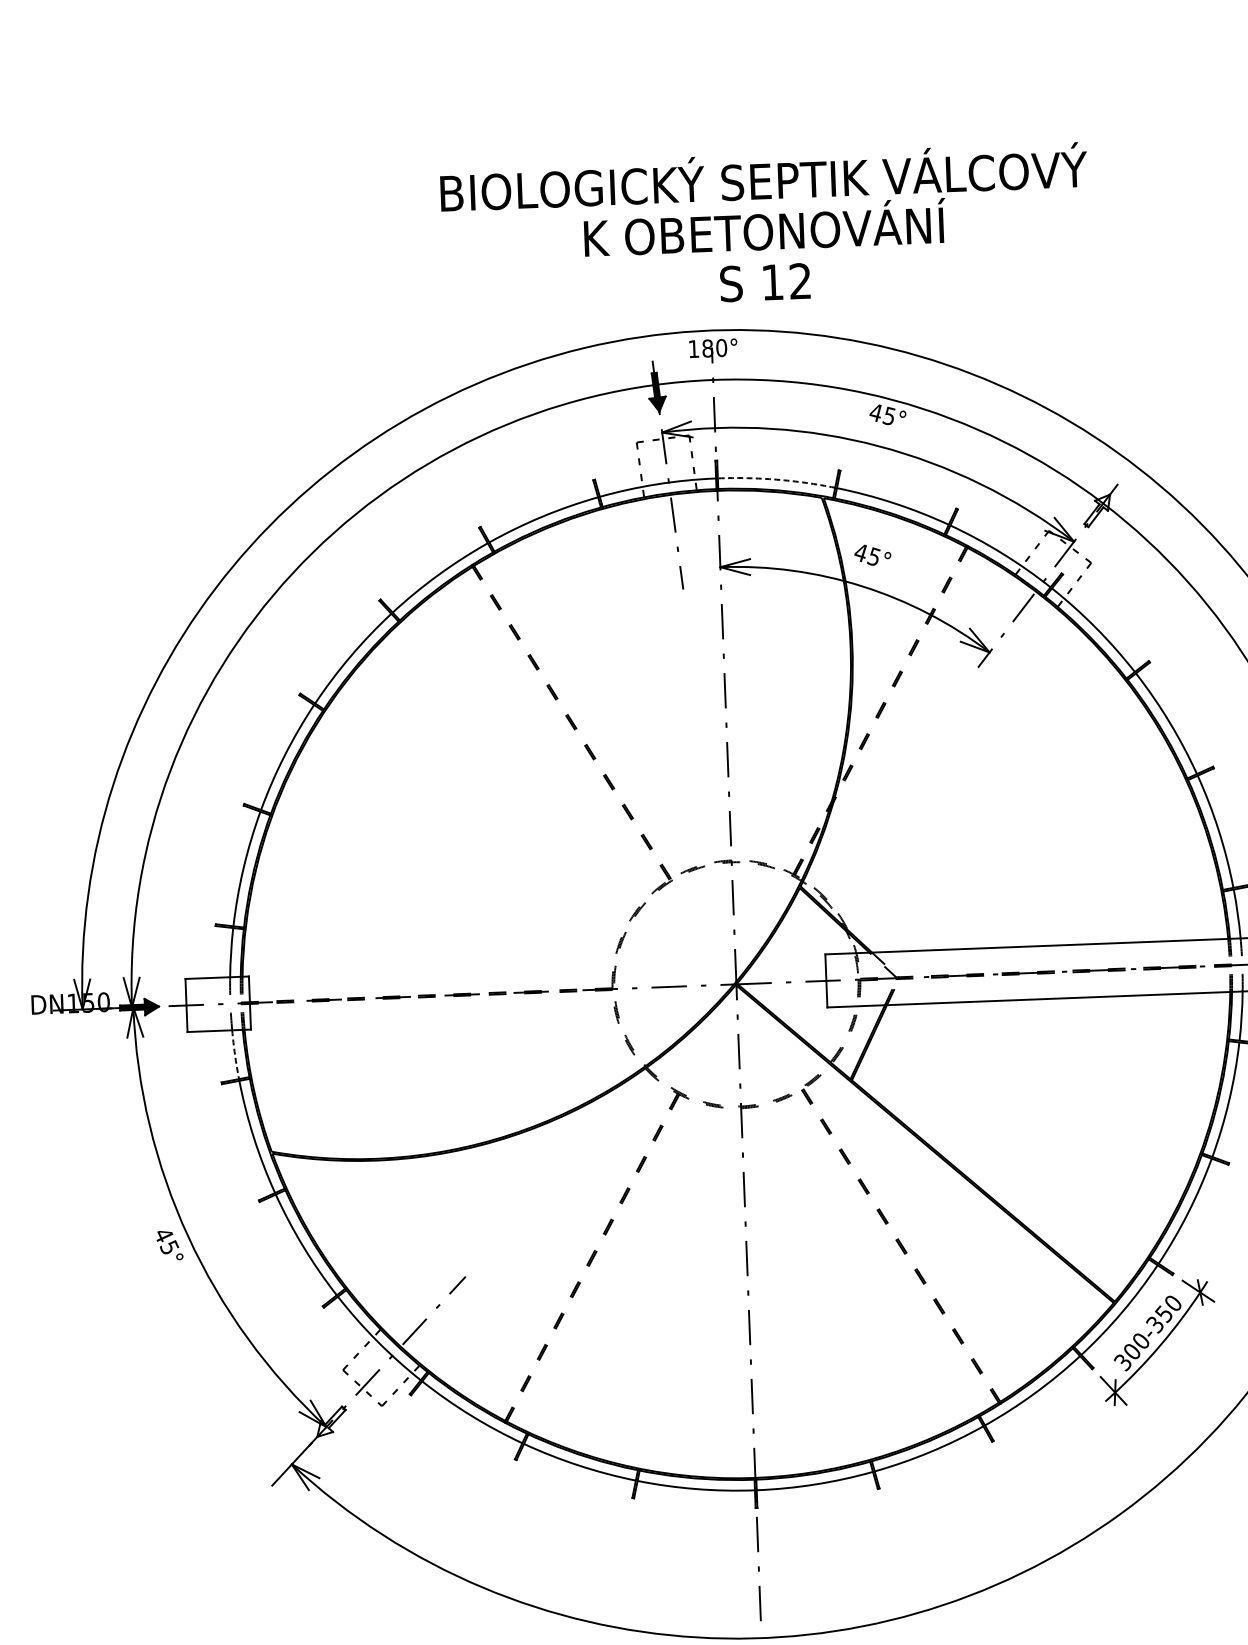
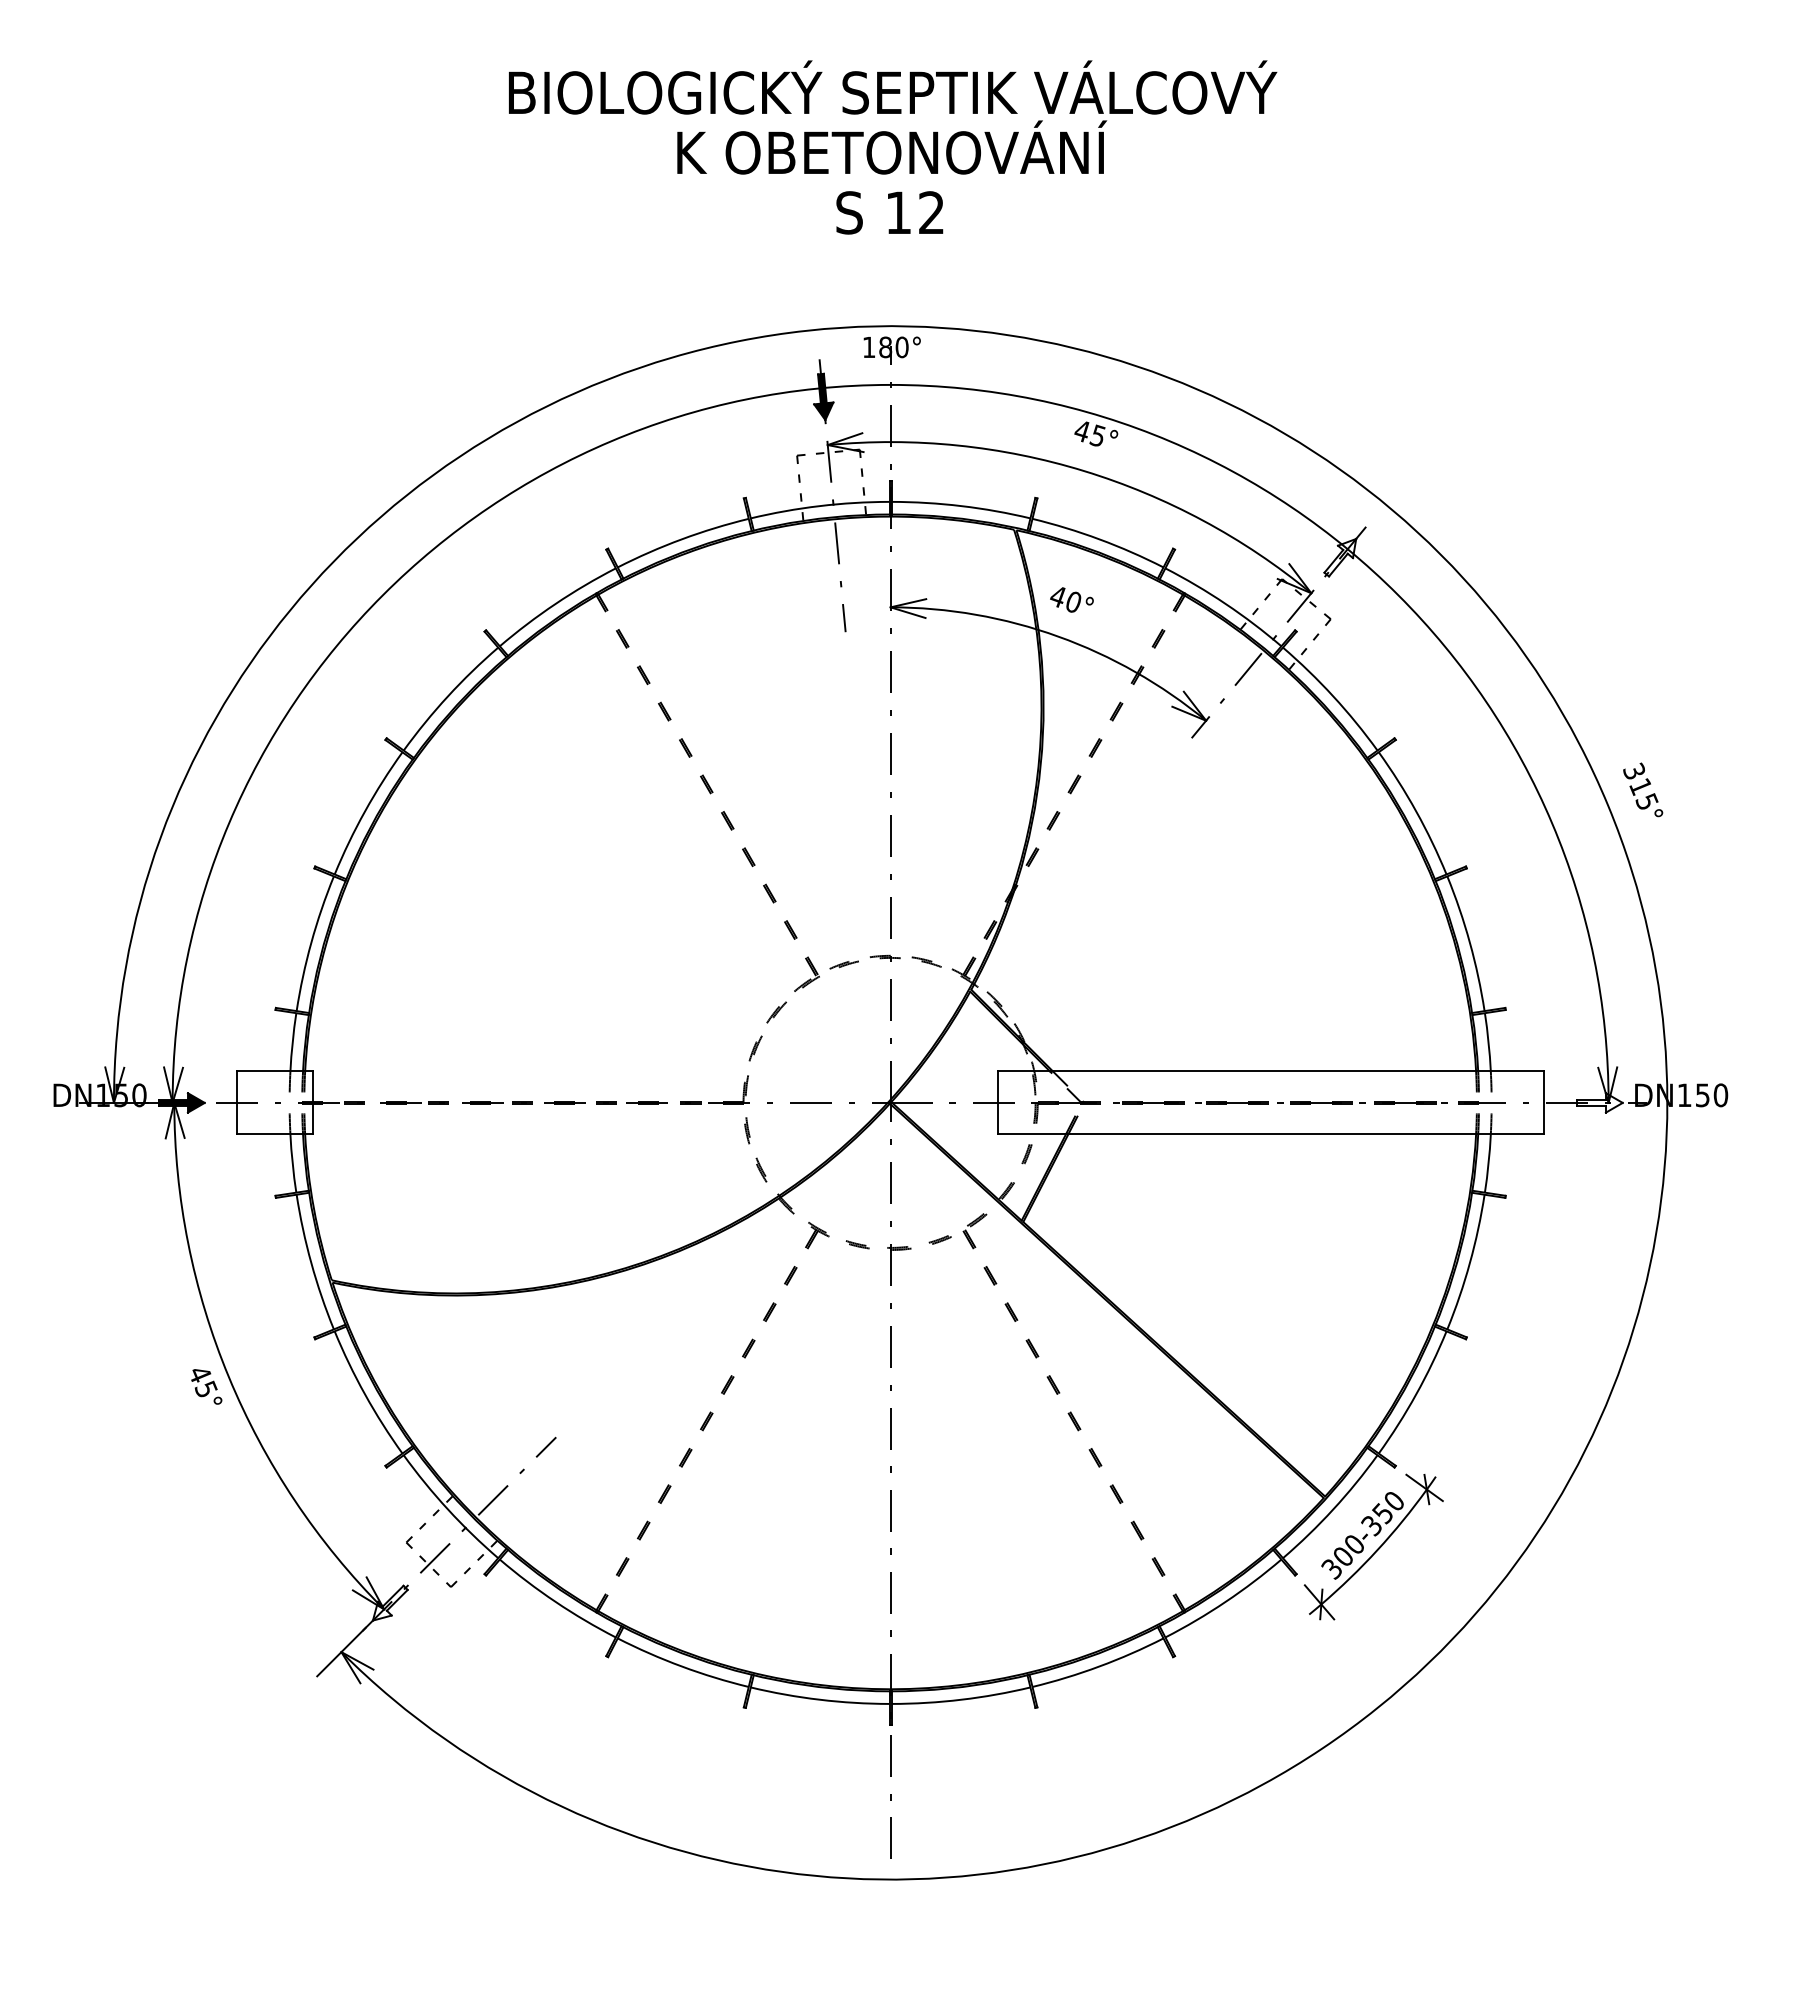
text: (766, 227) -> (893, 147), moved
arc: (776, 480) -> (961, 506), dashed -> solid
text: (873, 556) -> (1072, 601), 45° -> 40°
arc: (234, 1054) -> (292, 1163), dashed -> solid

